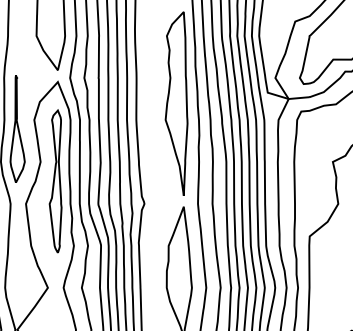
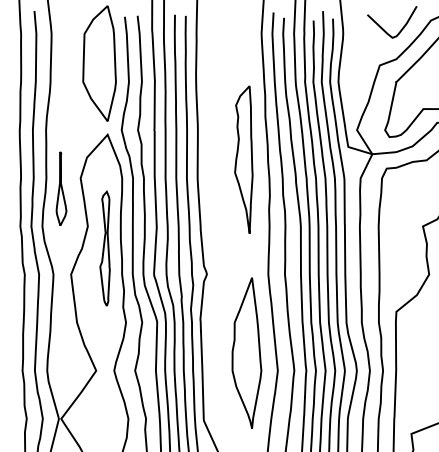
part: (176, 103) -> (243, 159), size x0.7
part: (17, 128) -> (61, 188), size x0.6
part: (55, 181) -> (104, 248), size x0.7

